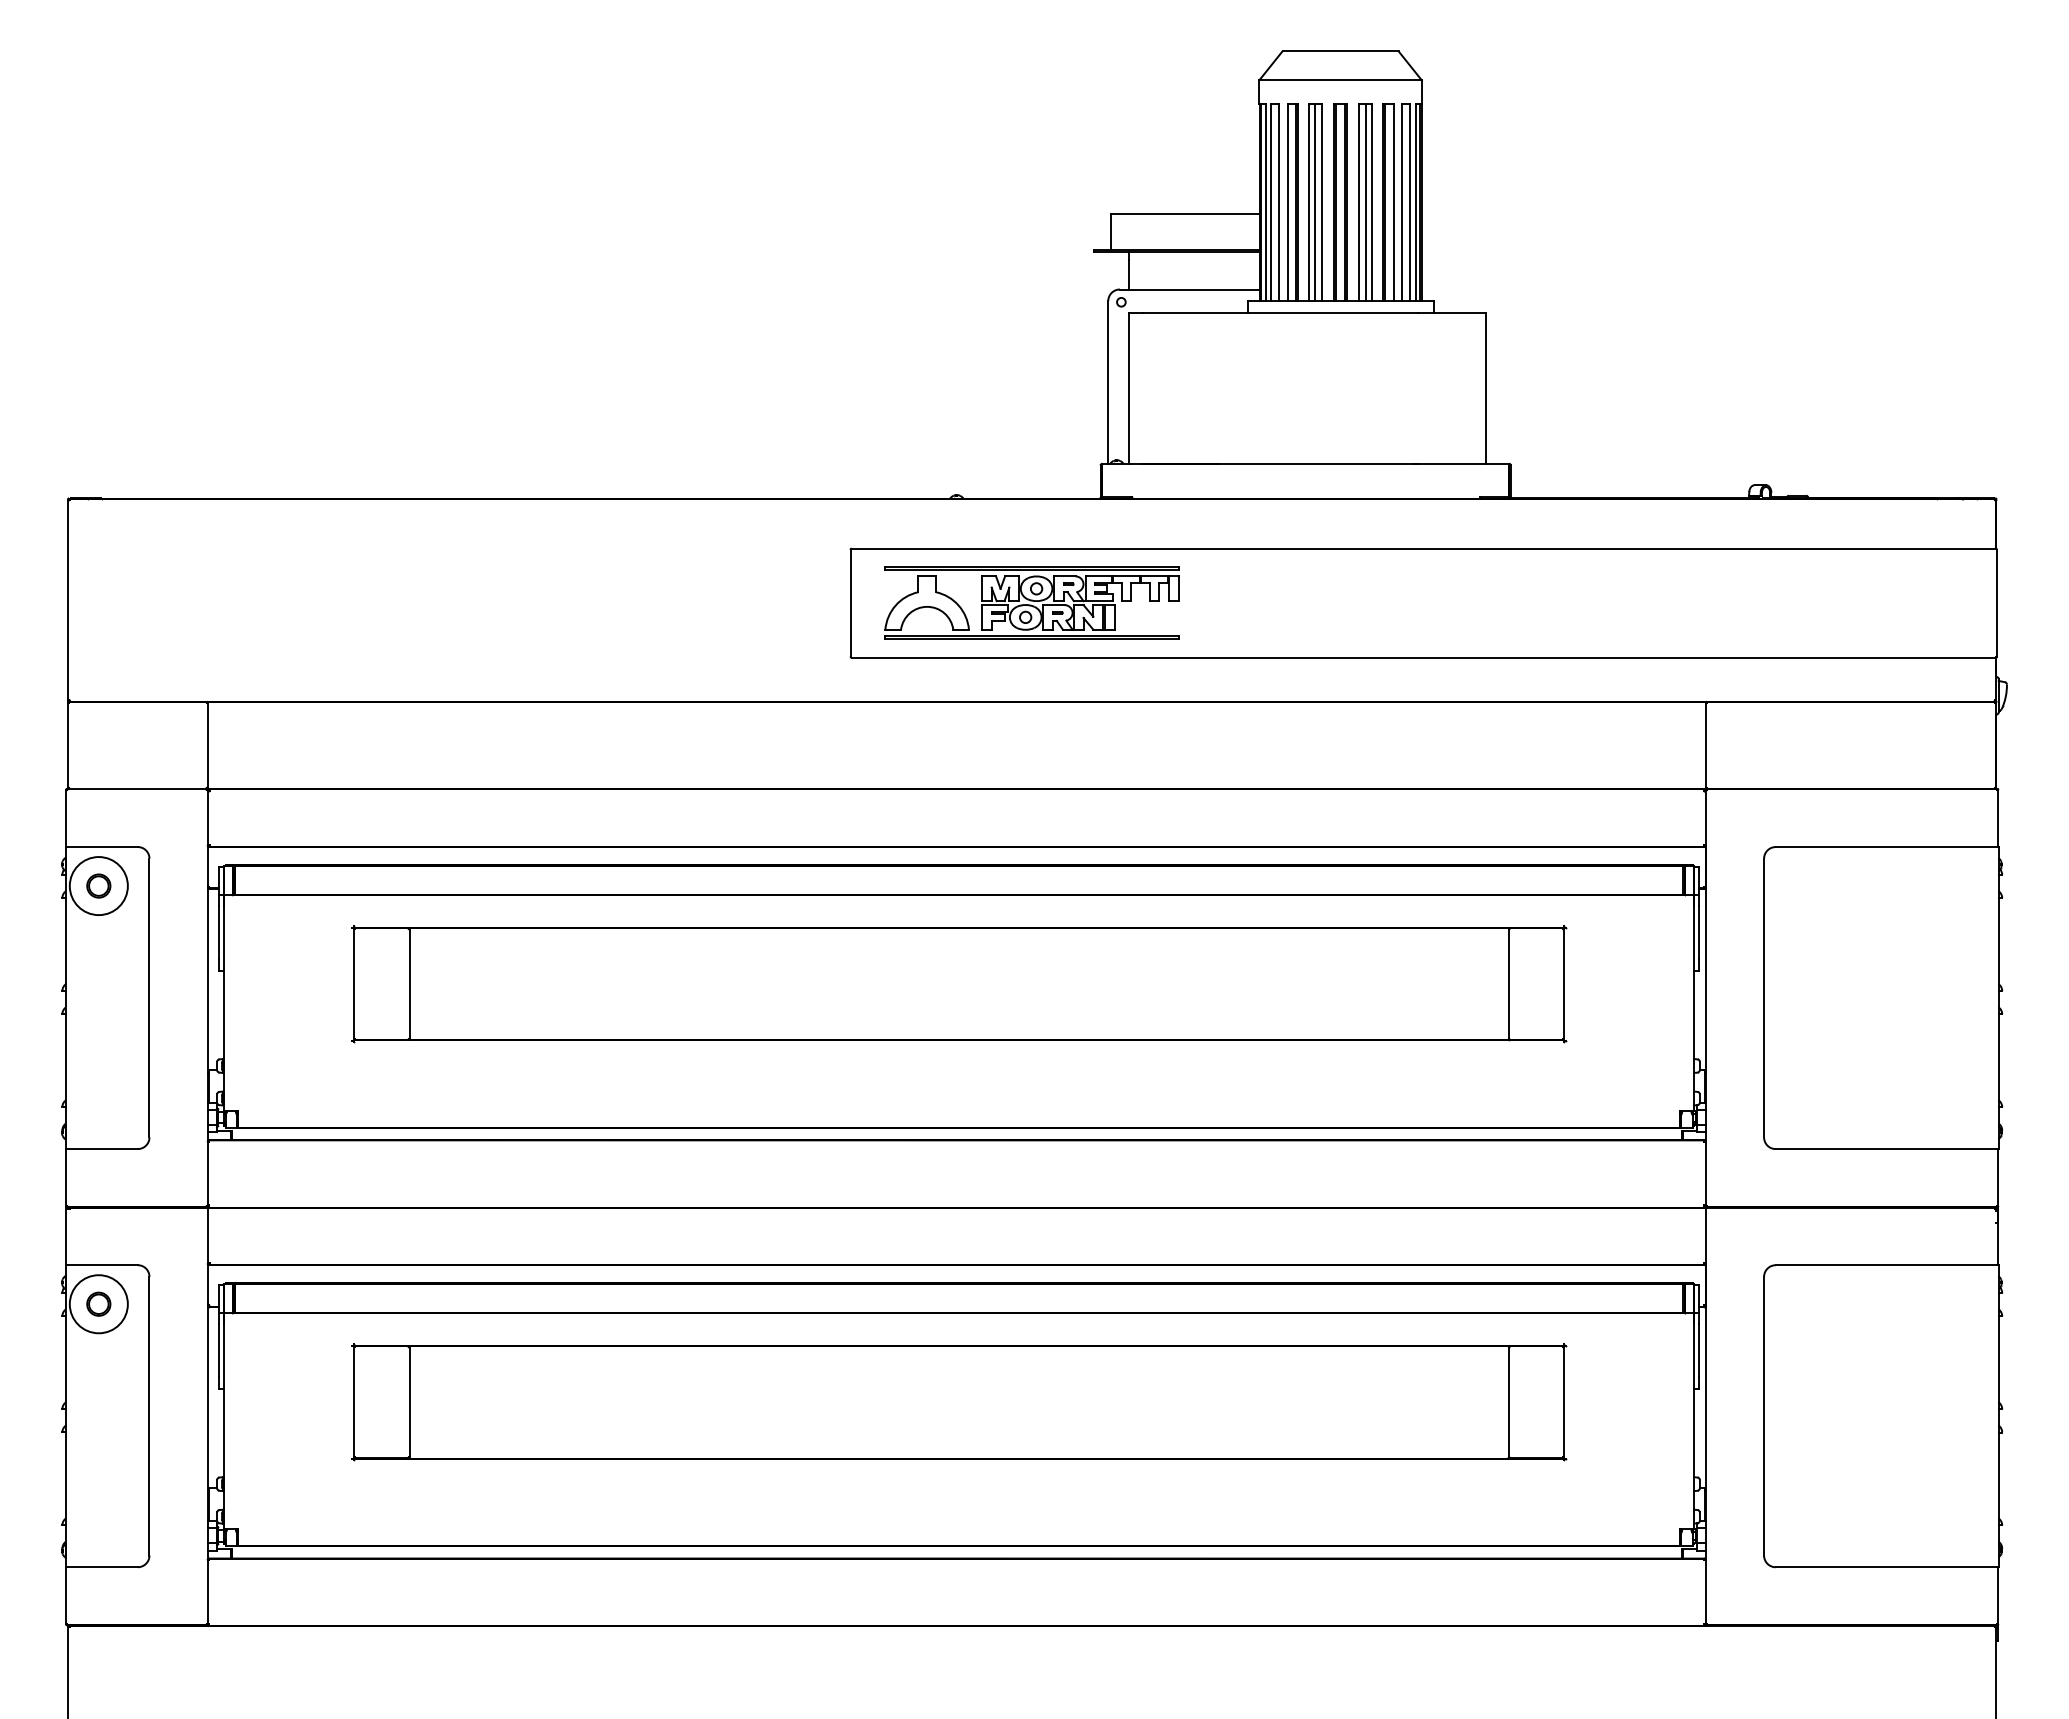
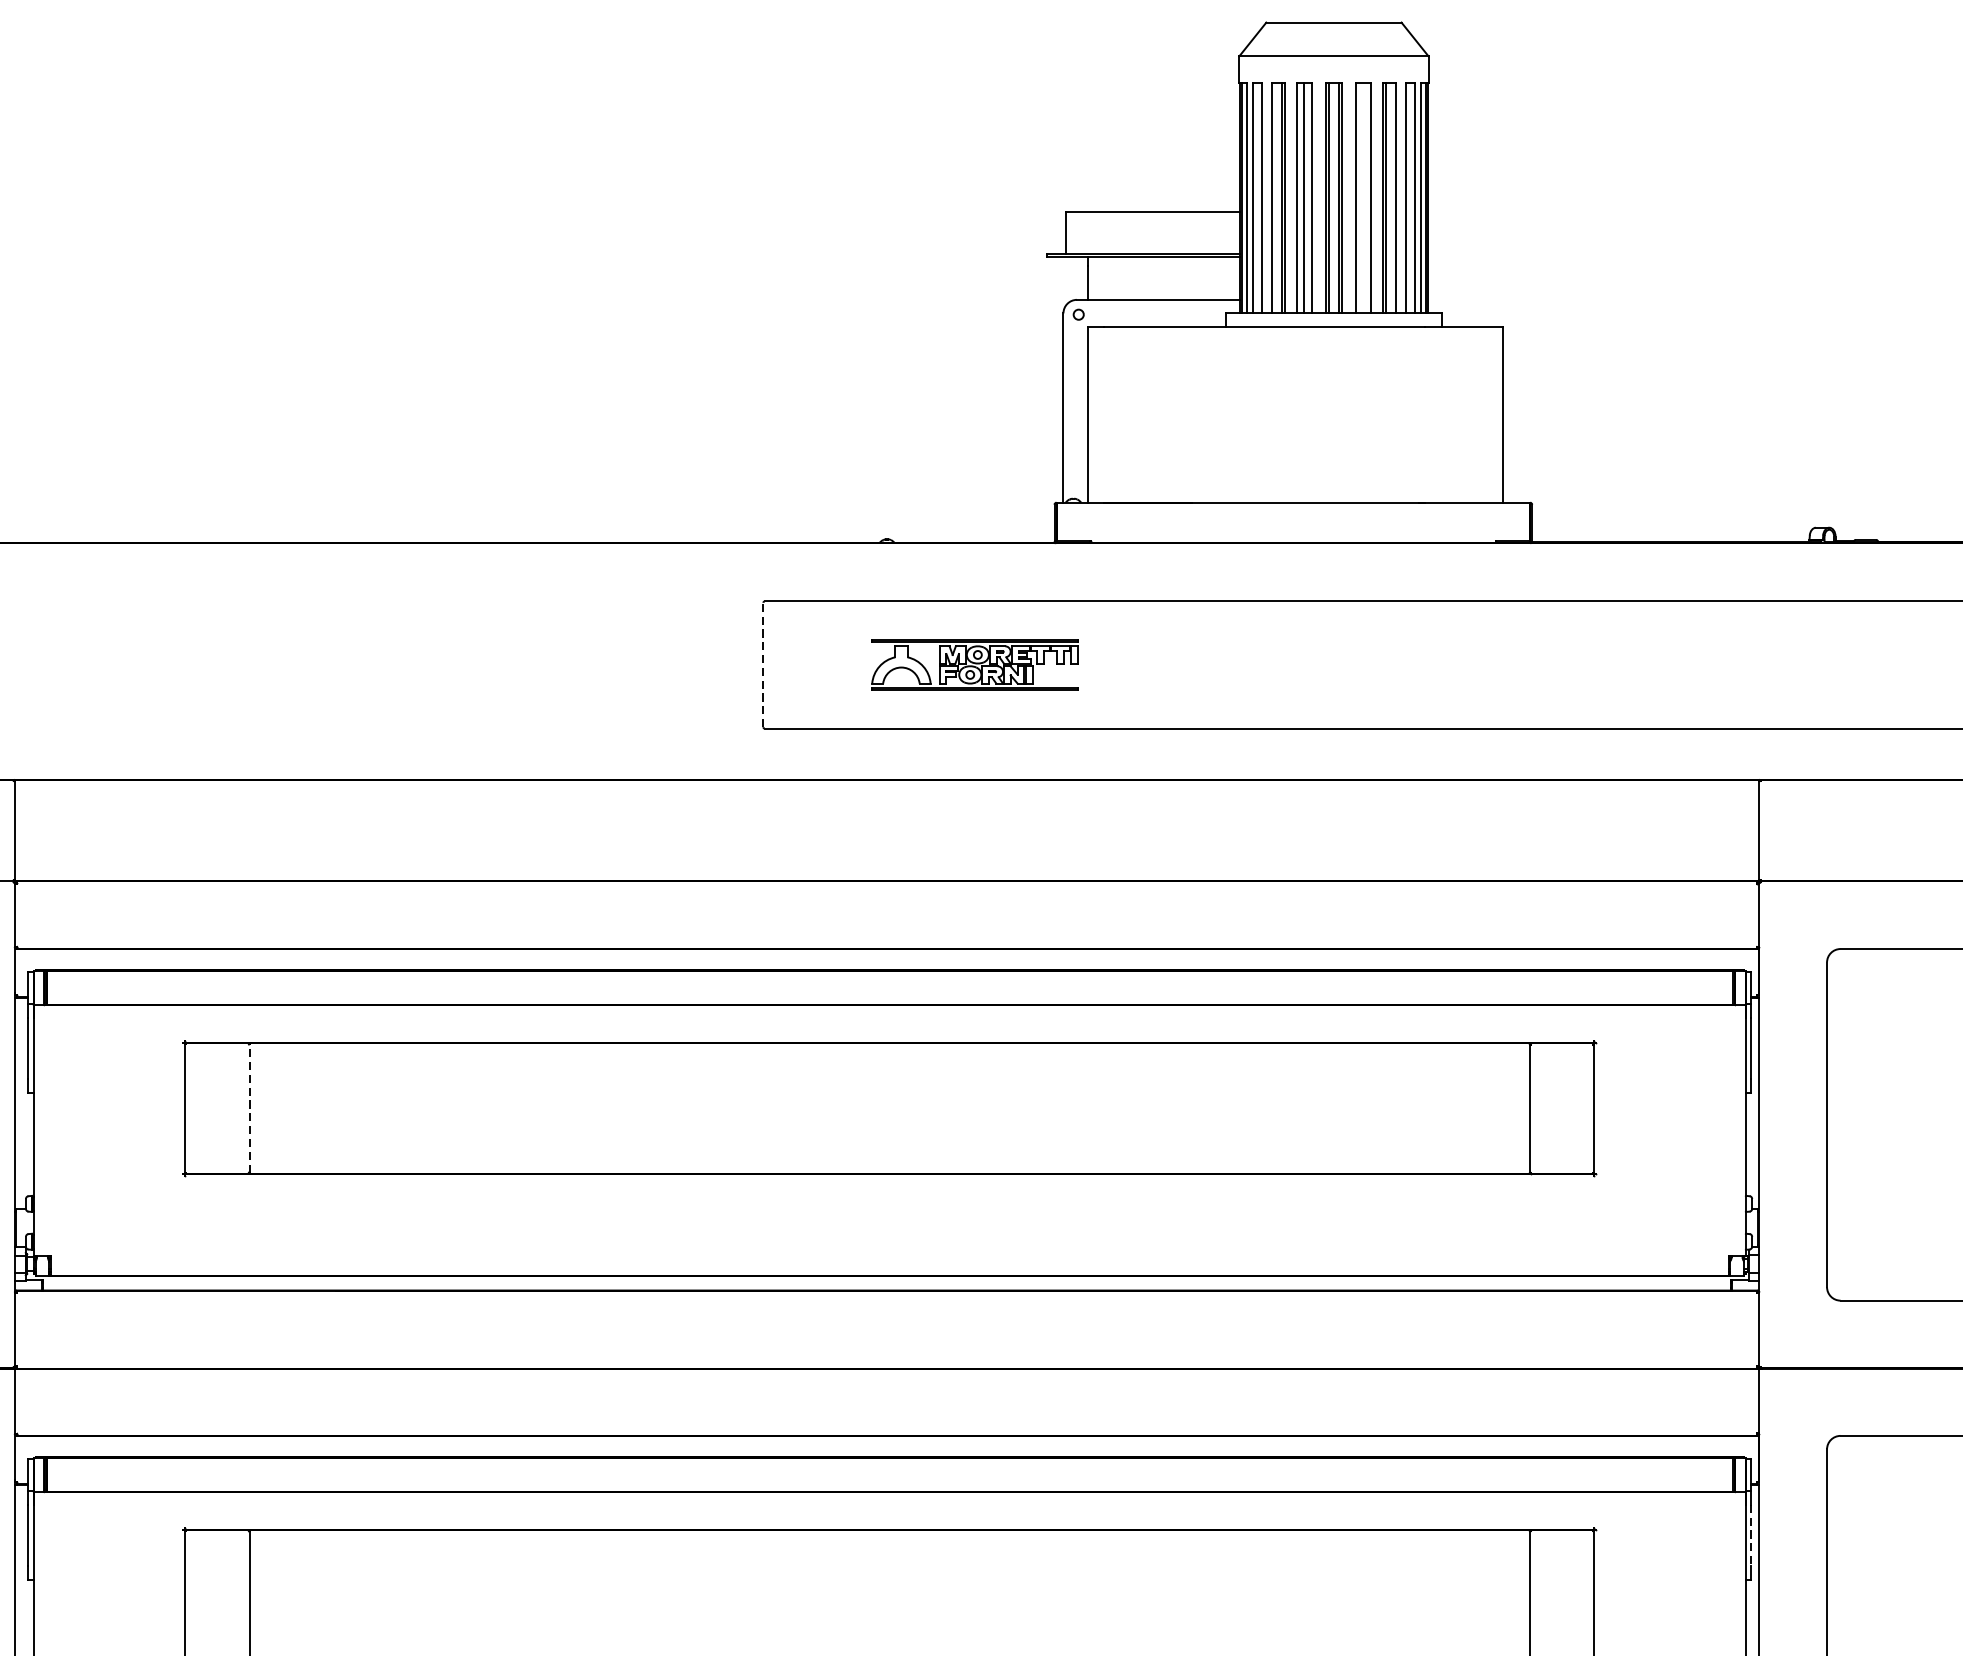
line: (1366, 202) -> (1364, 198), removed
line: (850, 602) -> (763, 664), solid -> dashed
part: (1031, 602) -> (974, 664), size x0.6
line: (409, 983) -> (249, 1107), solid -> dashed
line: (1699, 1351) -> (1751, 1536), solid -> dashed

